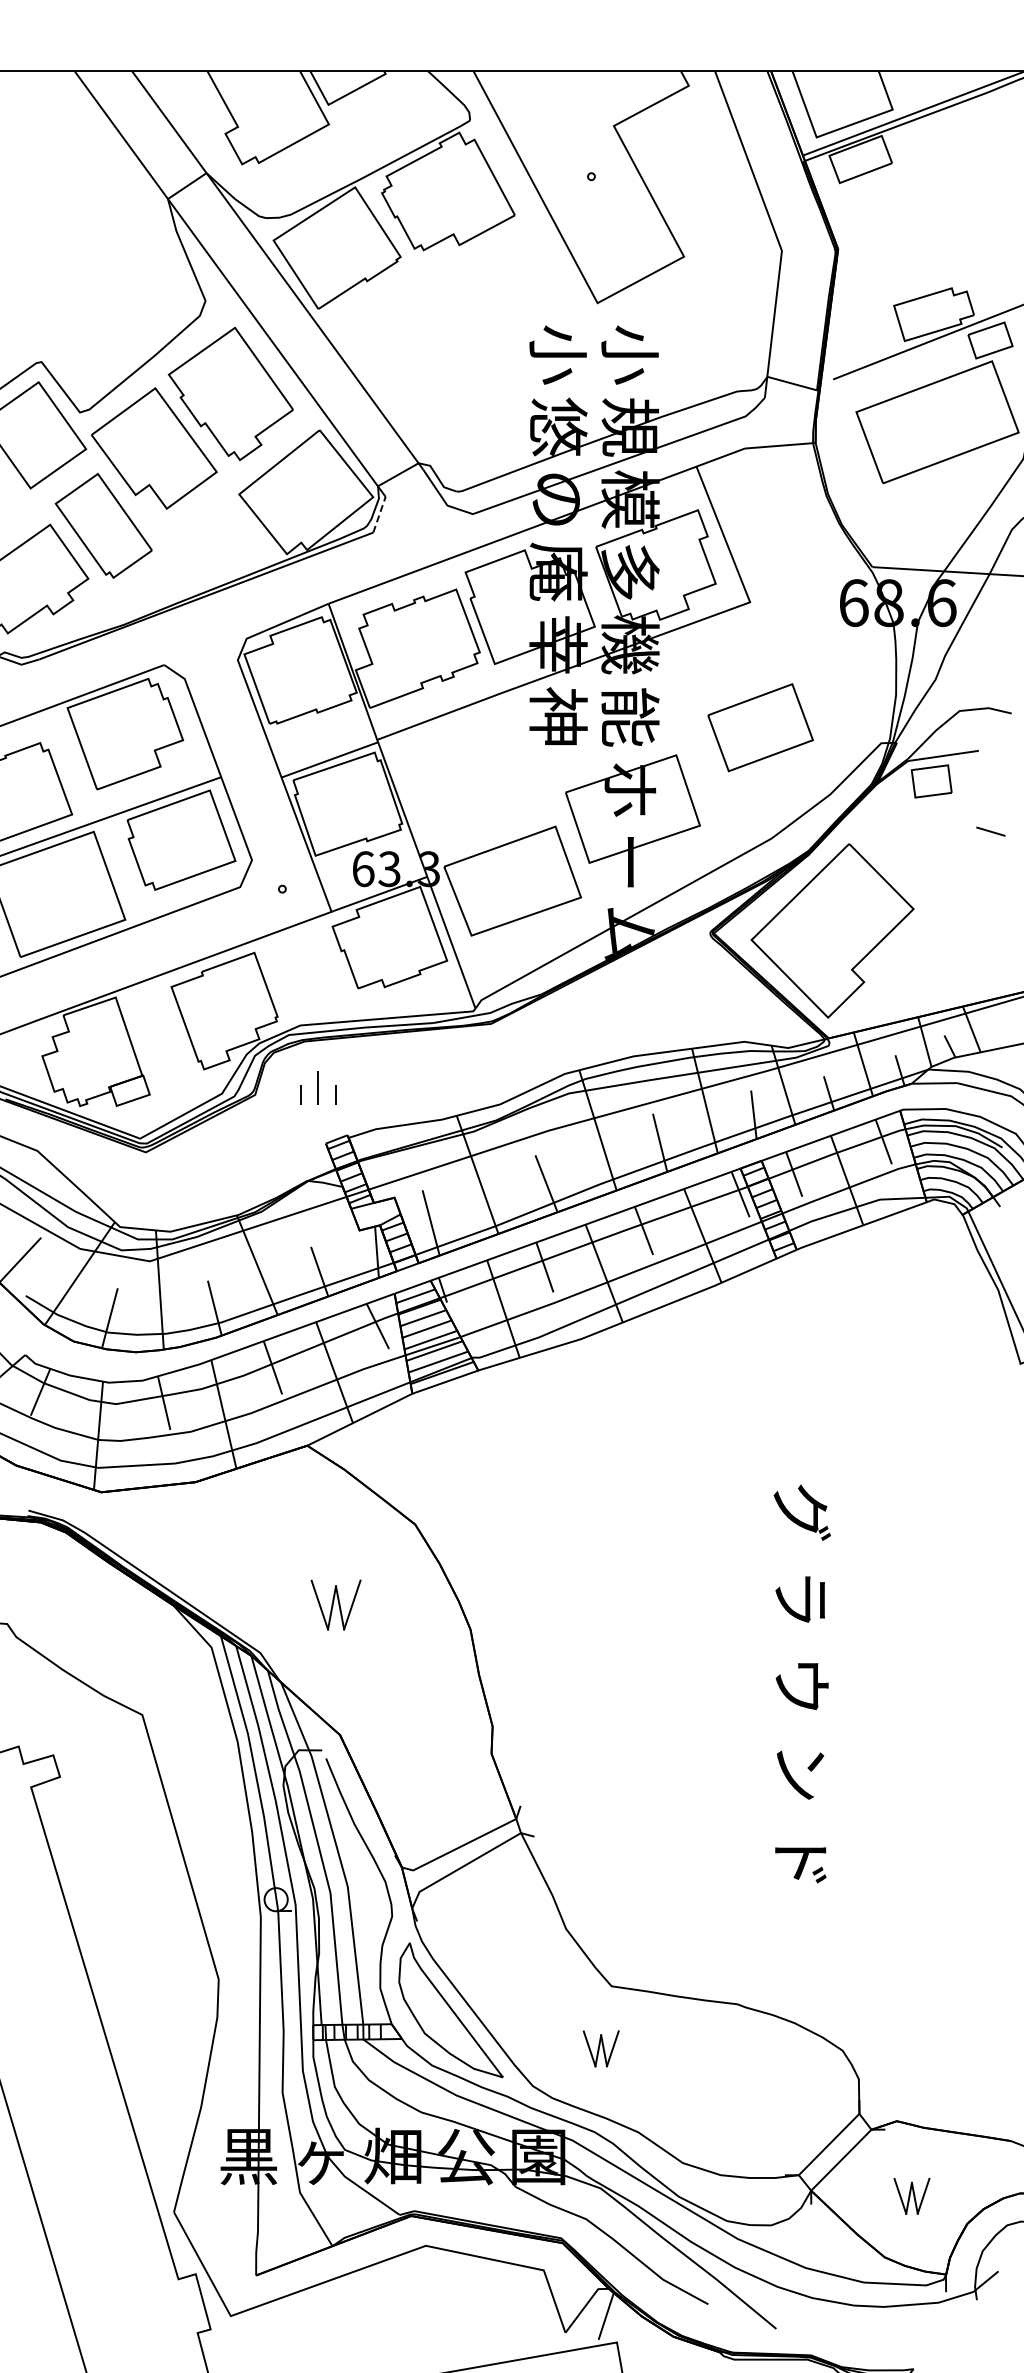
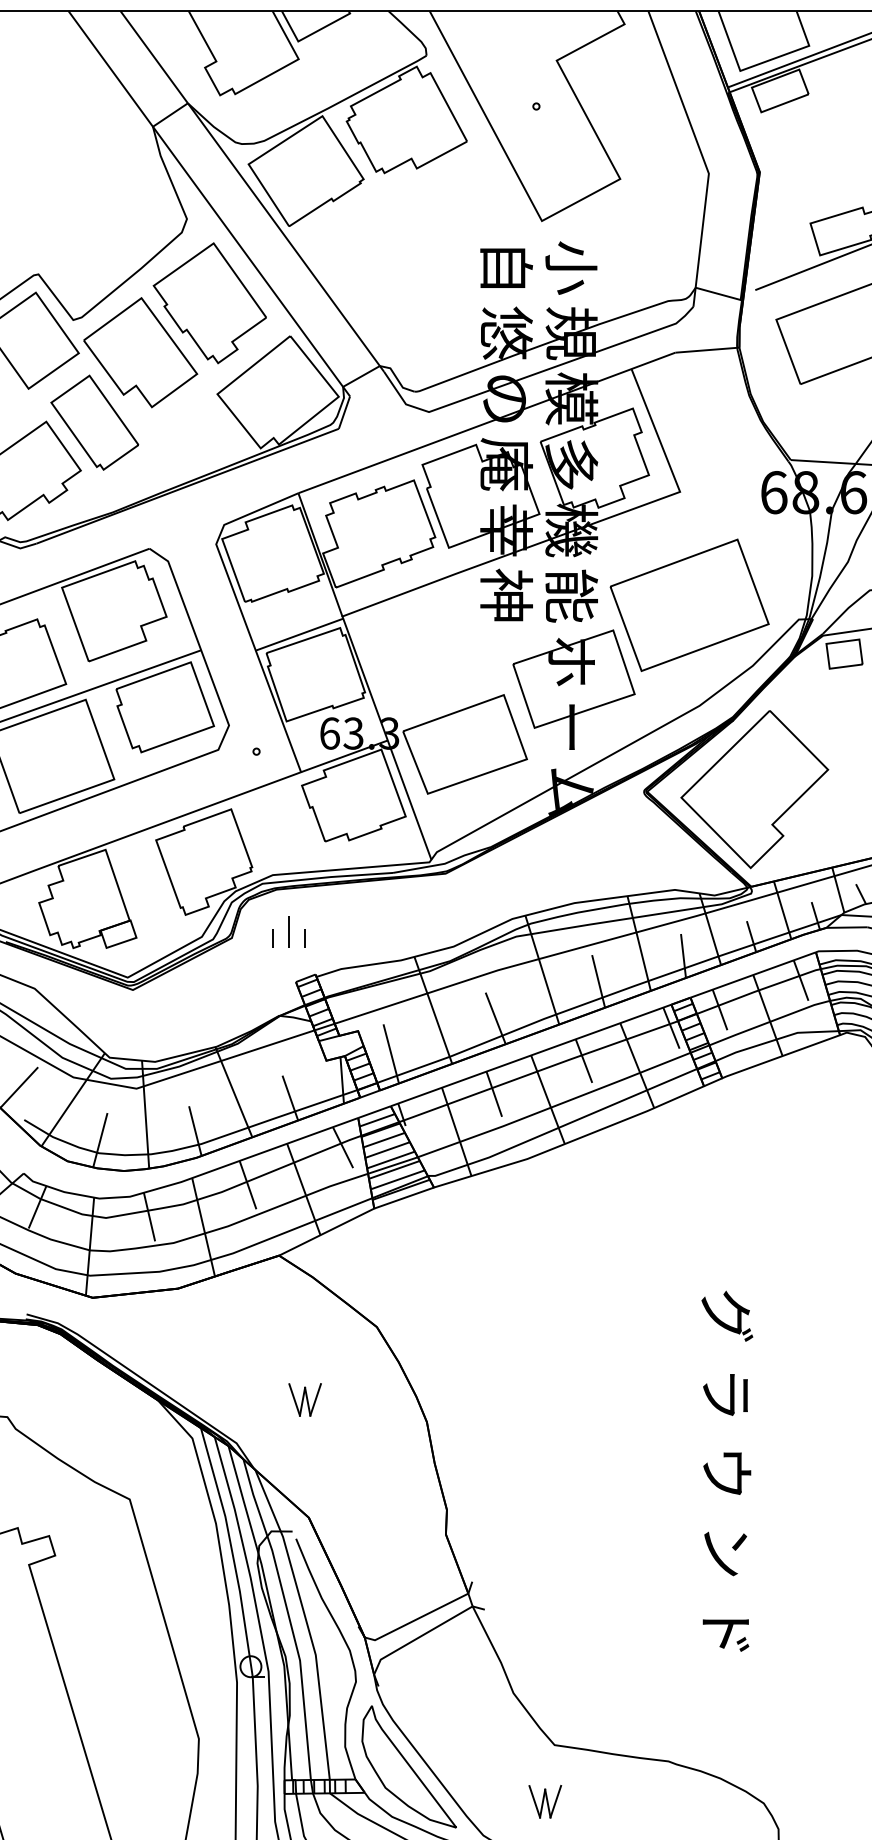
text: (558, 354) -> (506, 267), 小 -> 自
line: (379, 514) -> (344, 412), dashed -> solid
part: (760, 727) -> (689, 605), size x1.67
part: (335, 1604) -> (304, 1399), size x0.71

